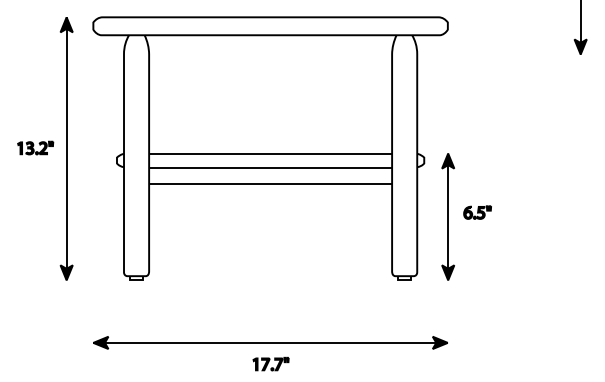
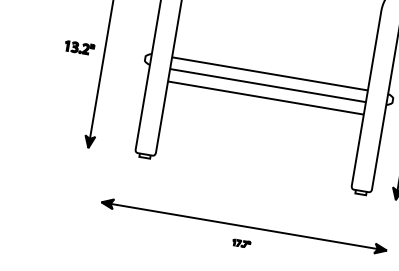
part: (35, 147) -> (79, 47), moved
part: (270, 363) -> (241, 243), size x0.6

